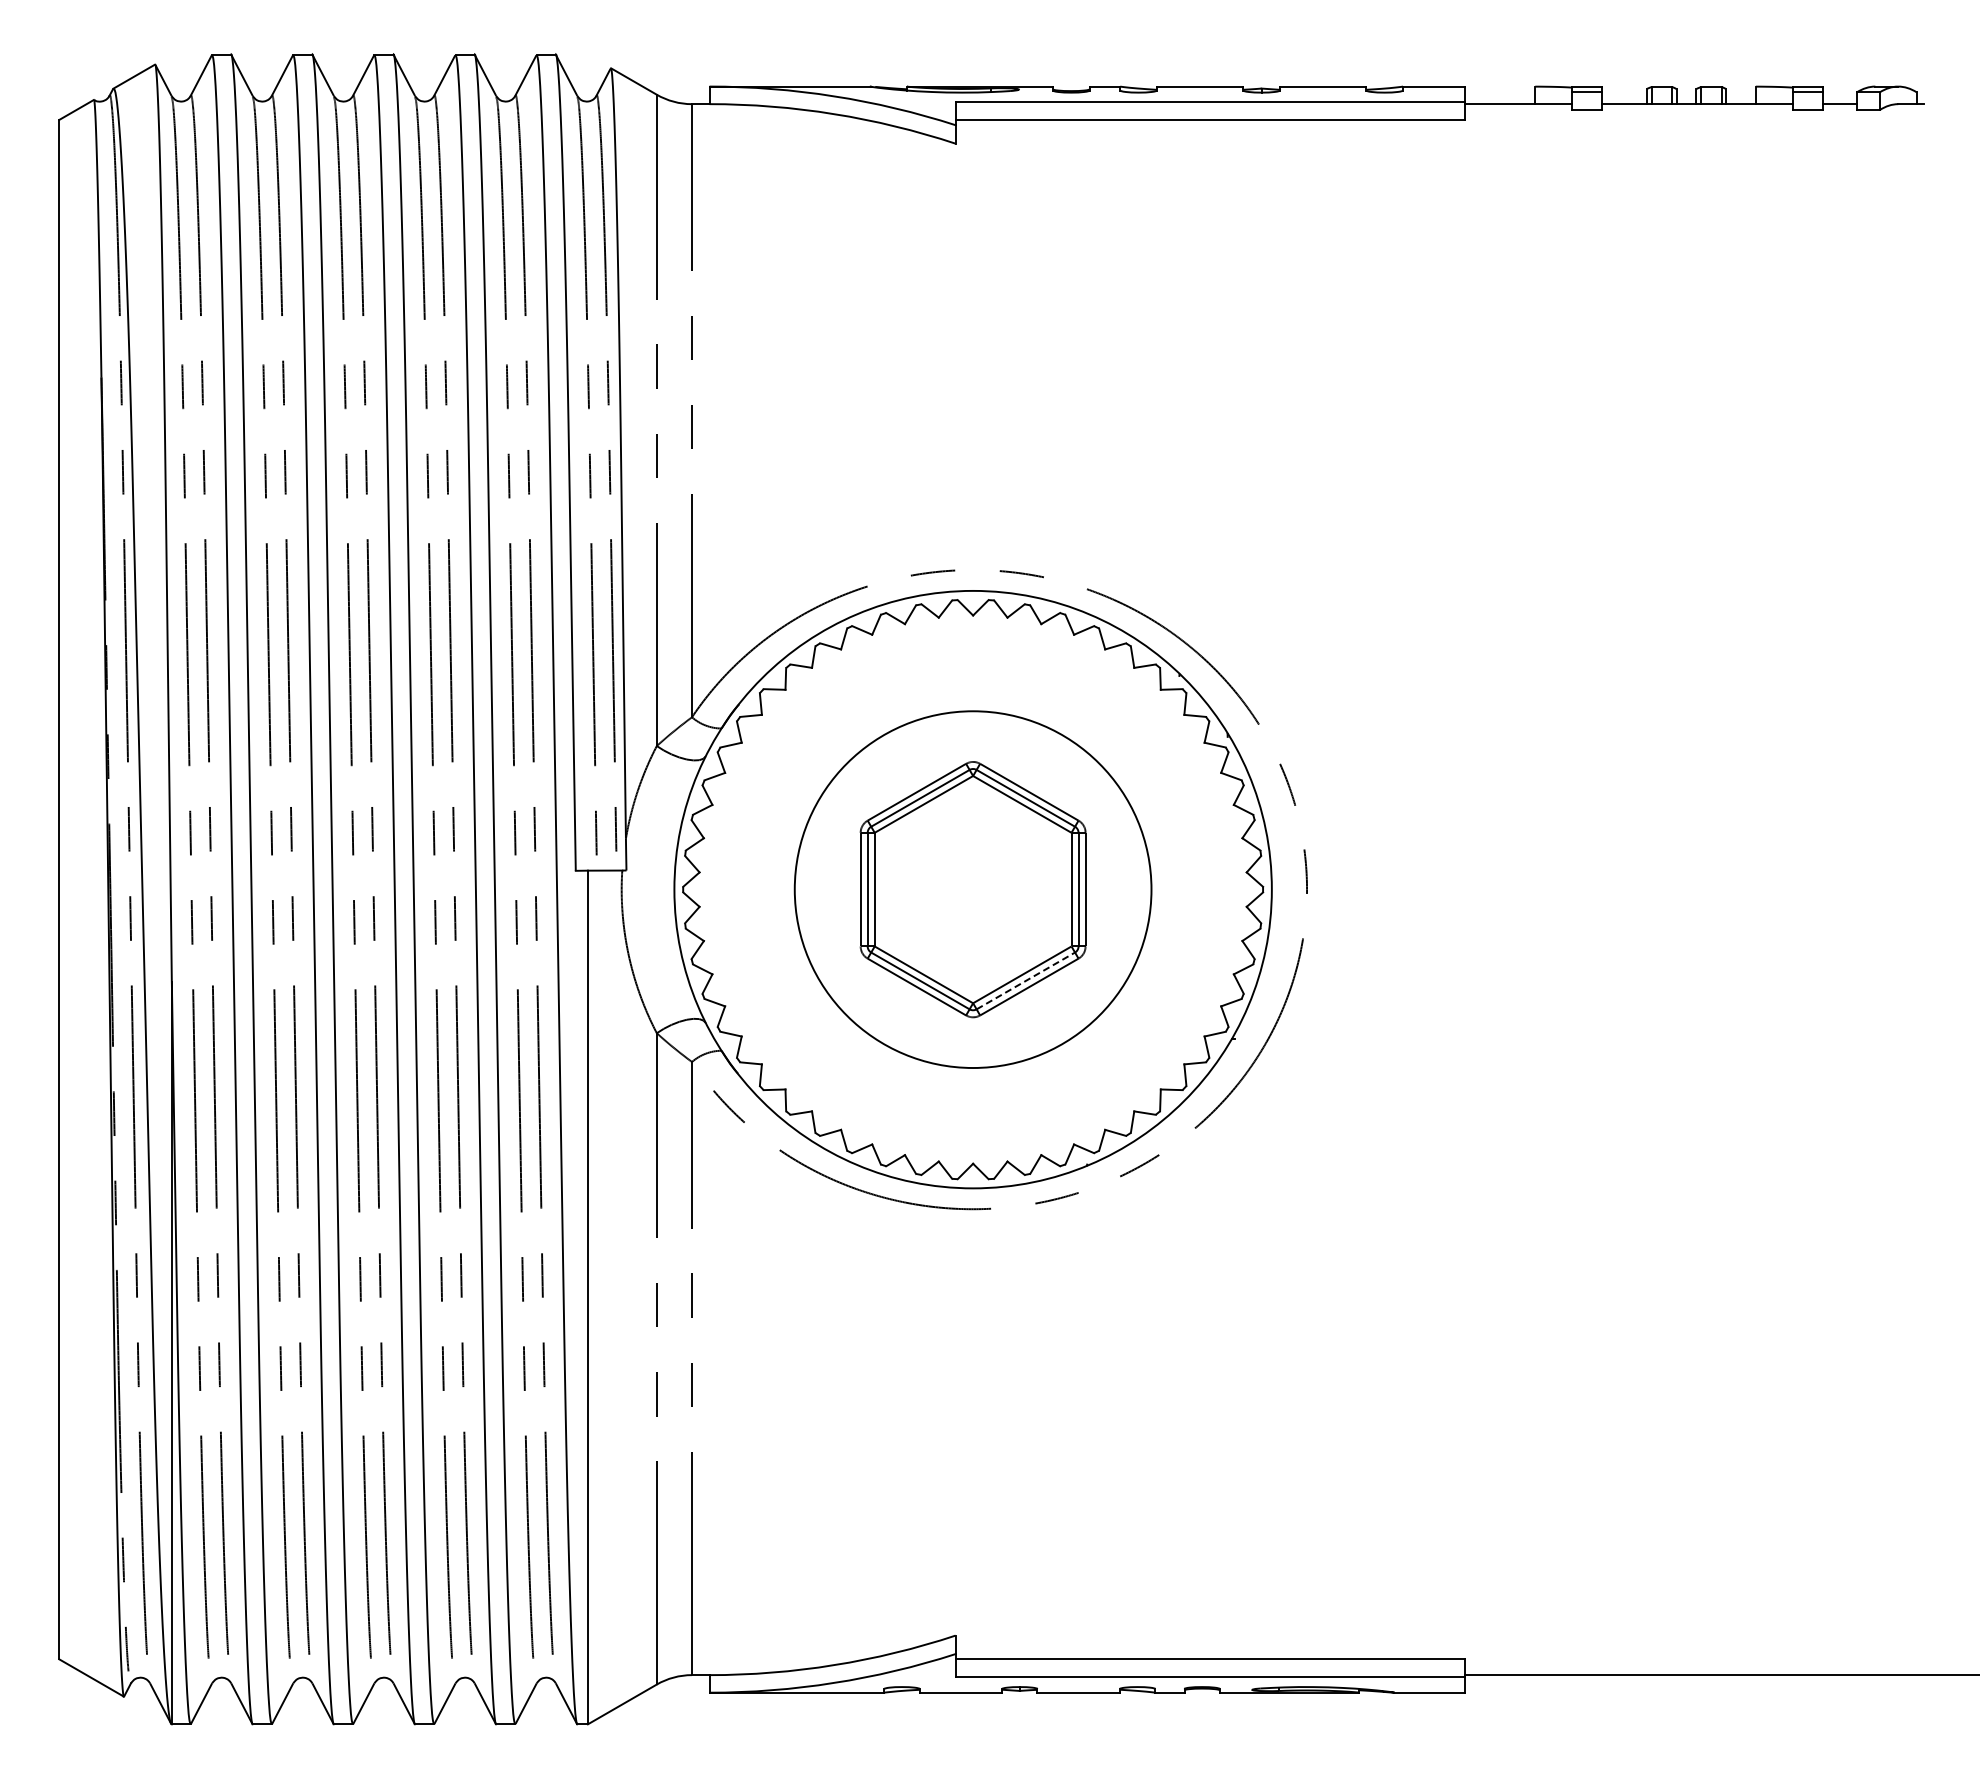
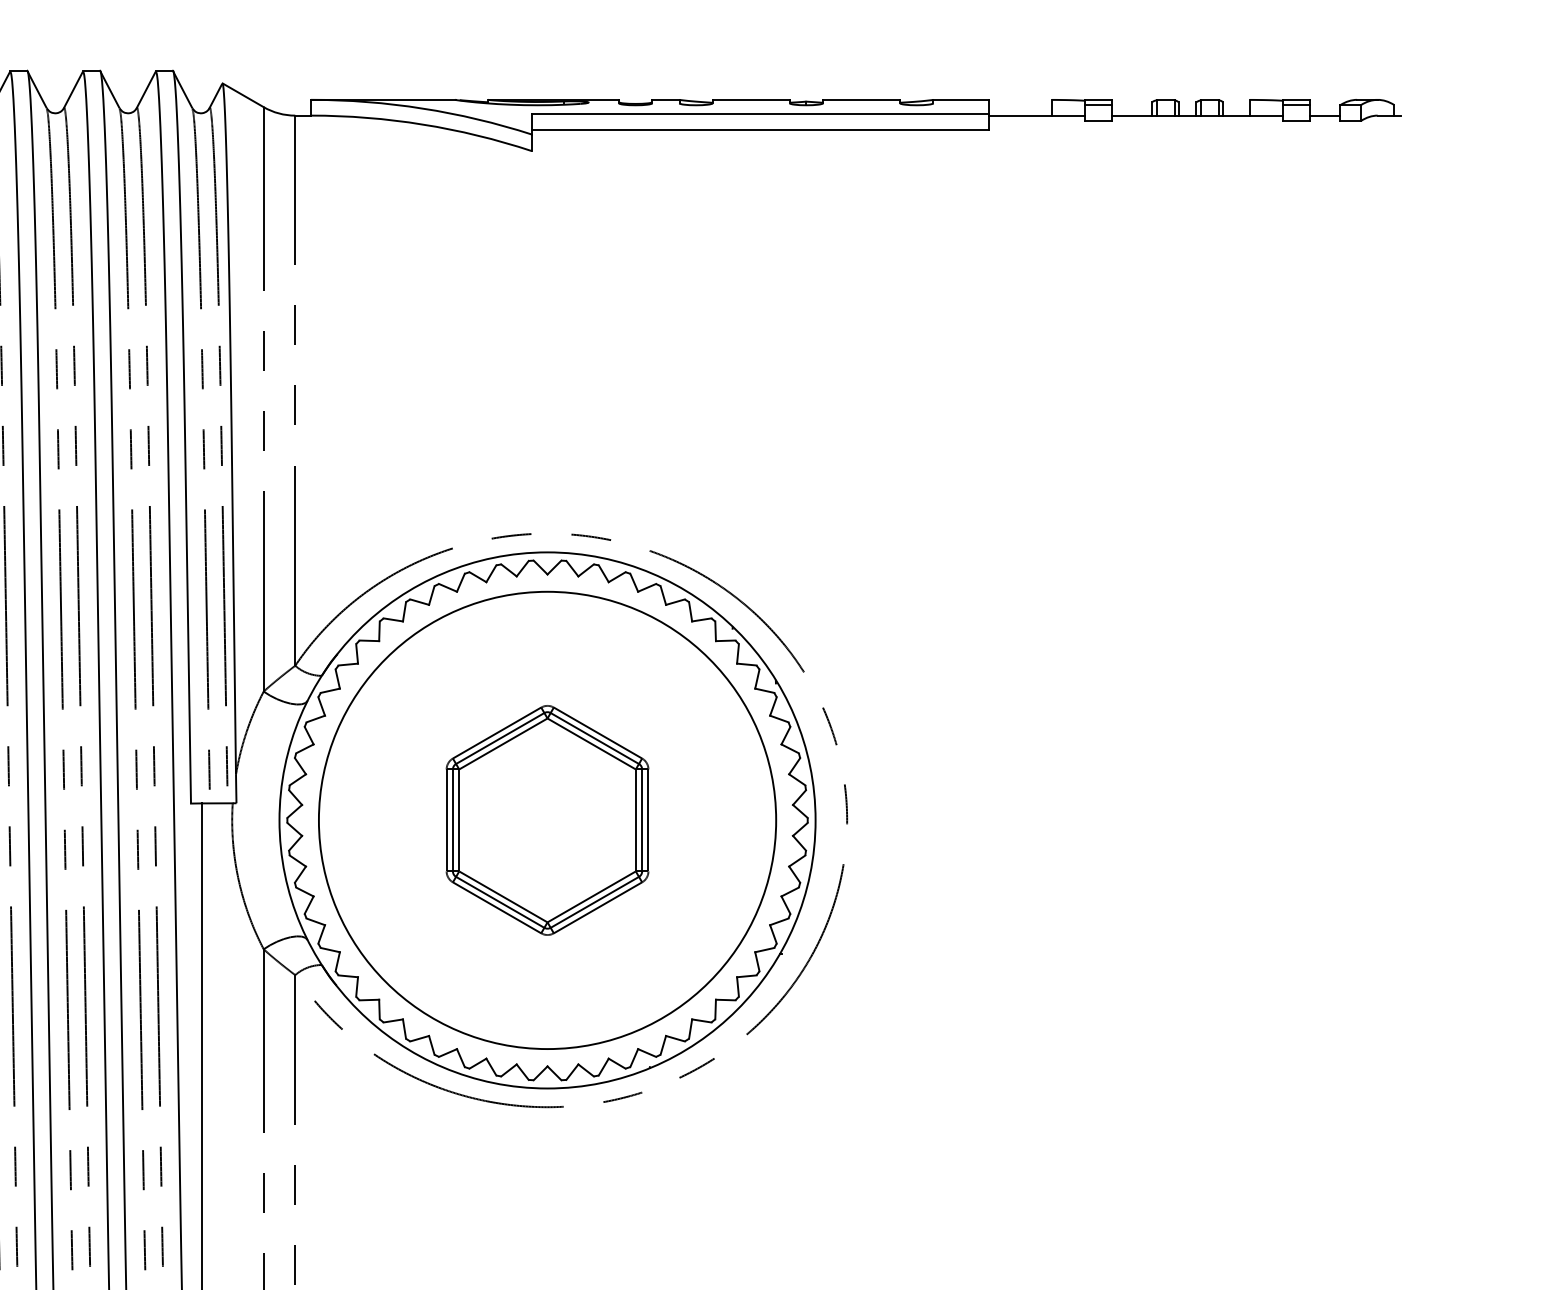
circle: (972, 889) -> (546, 820), size x1.43
line: (1025, 980) -> (594, 901), dashed -> solid

